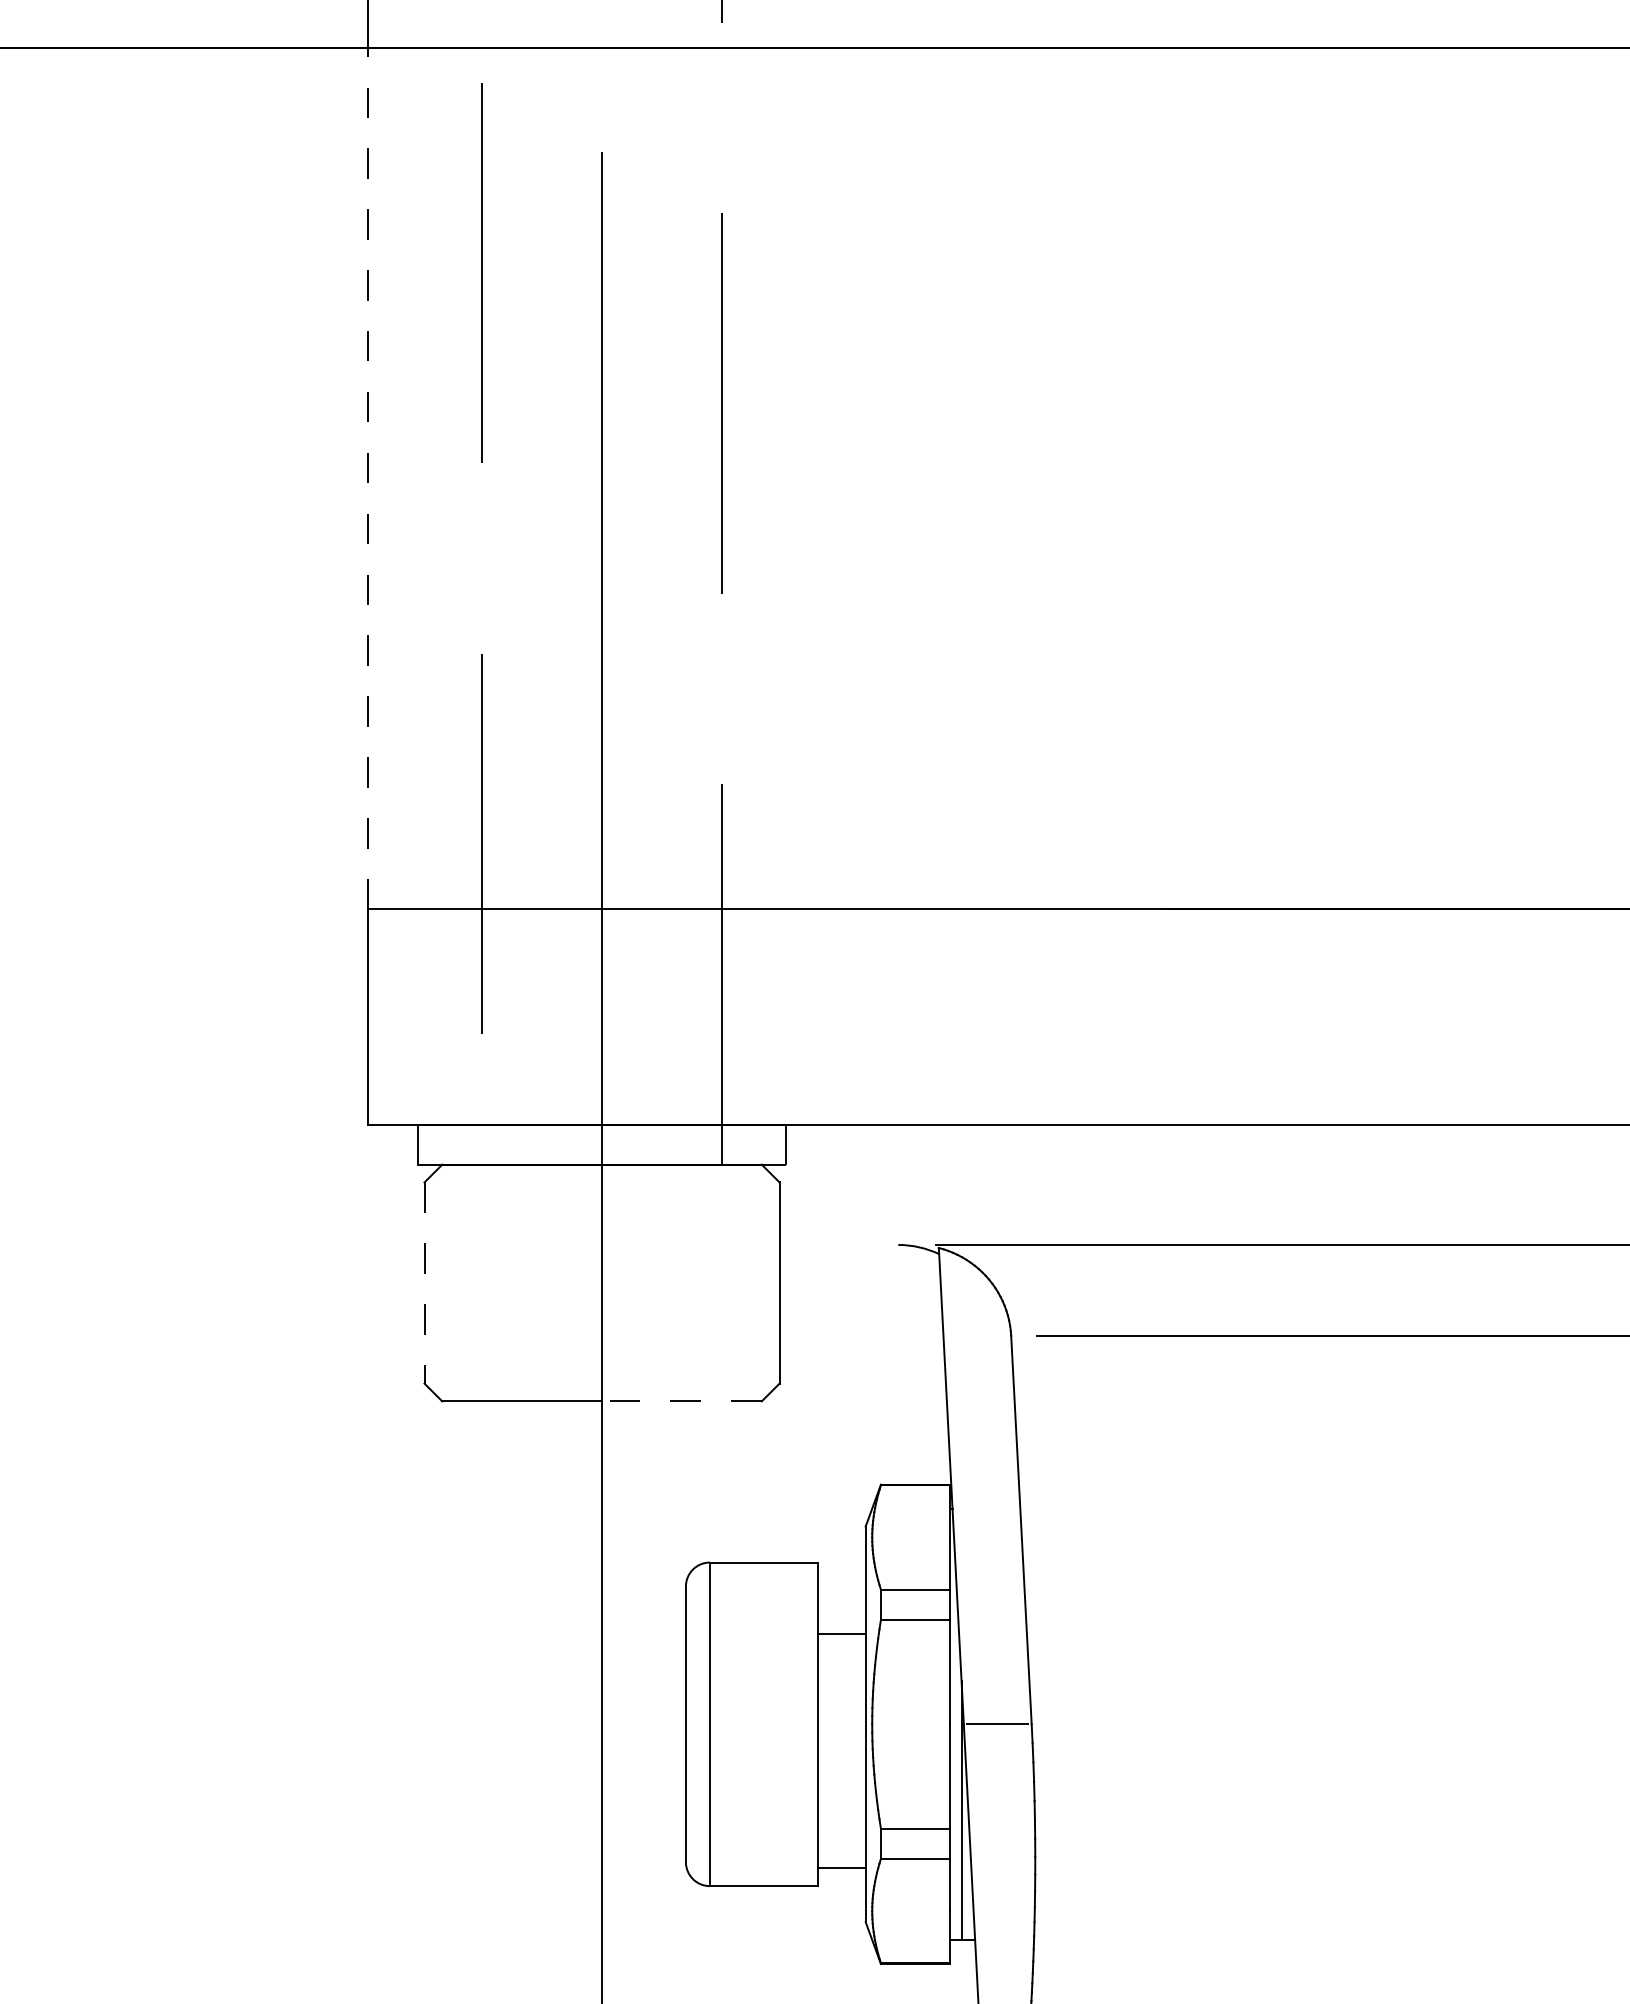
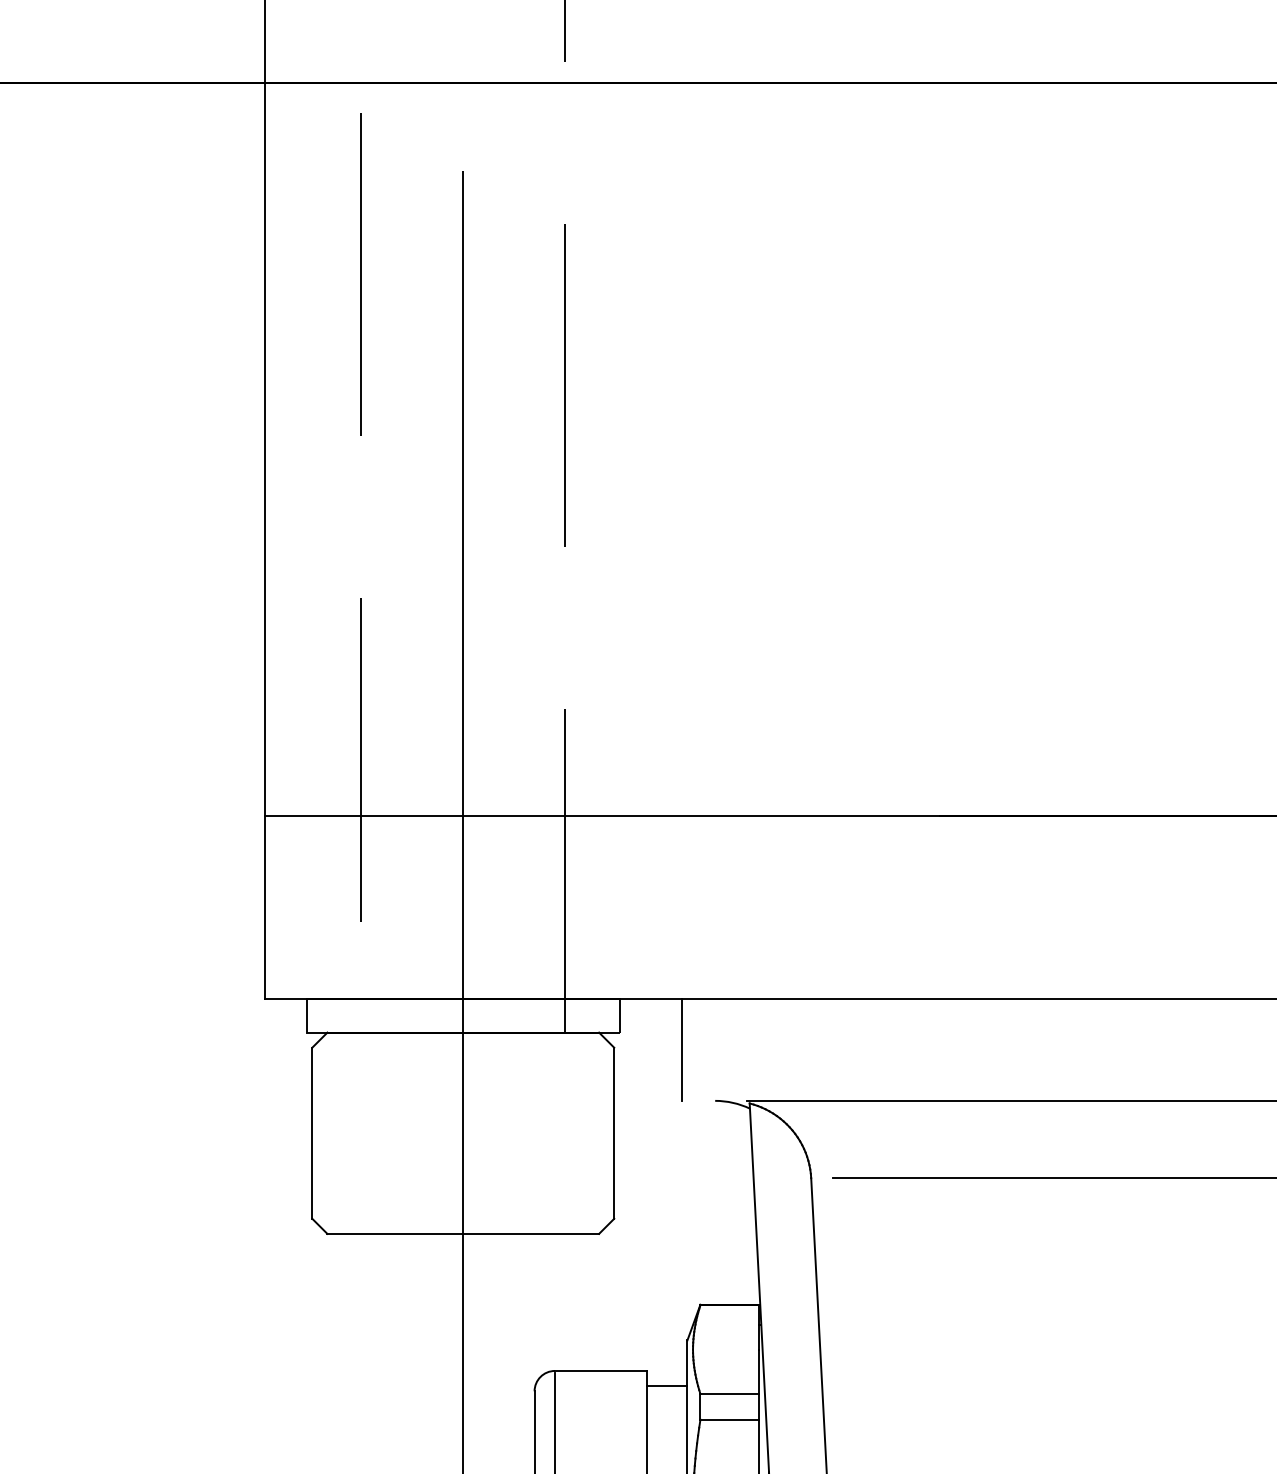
line: (368, 478) -> (264, 449), dashed -> solid
line: (859, 1184) -> (682, 1049), added
line: (424, 1283) -> (312, 1133), dashed -> solid
line: (681, 1401) -> (530, 1233), dashed -> solid
line: (841, 1633) -> (666, 1386), moved

